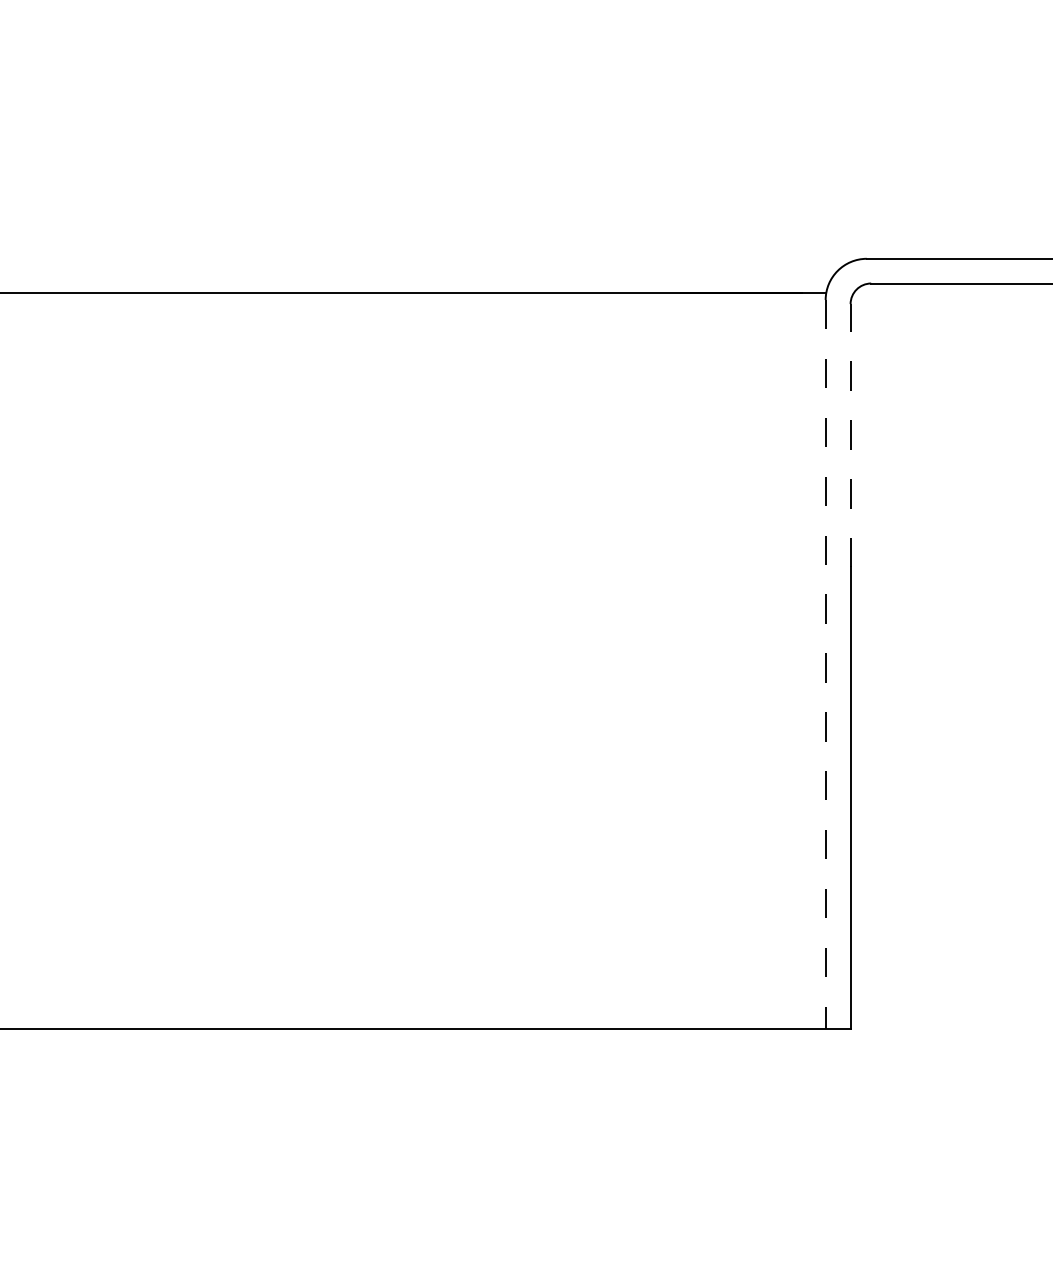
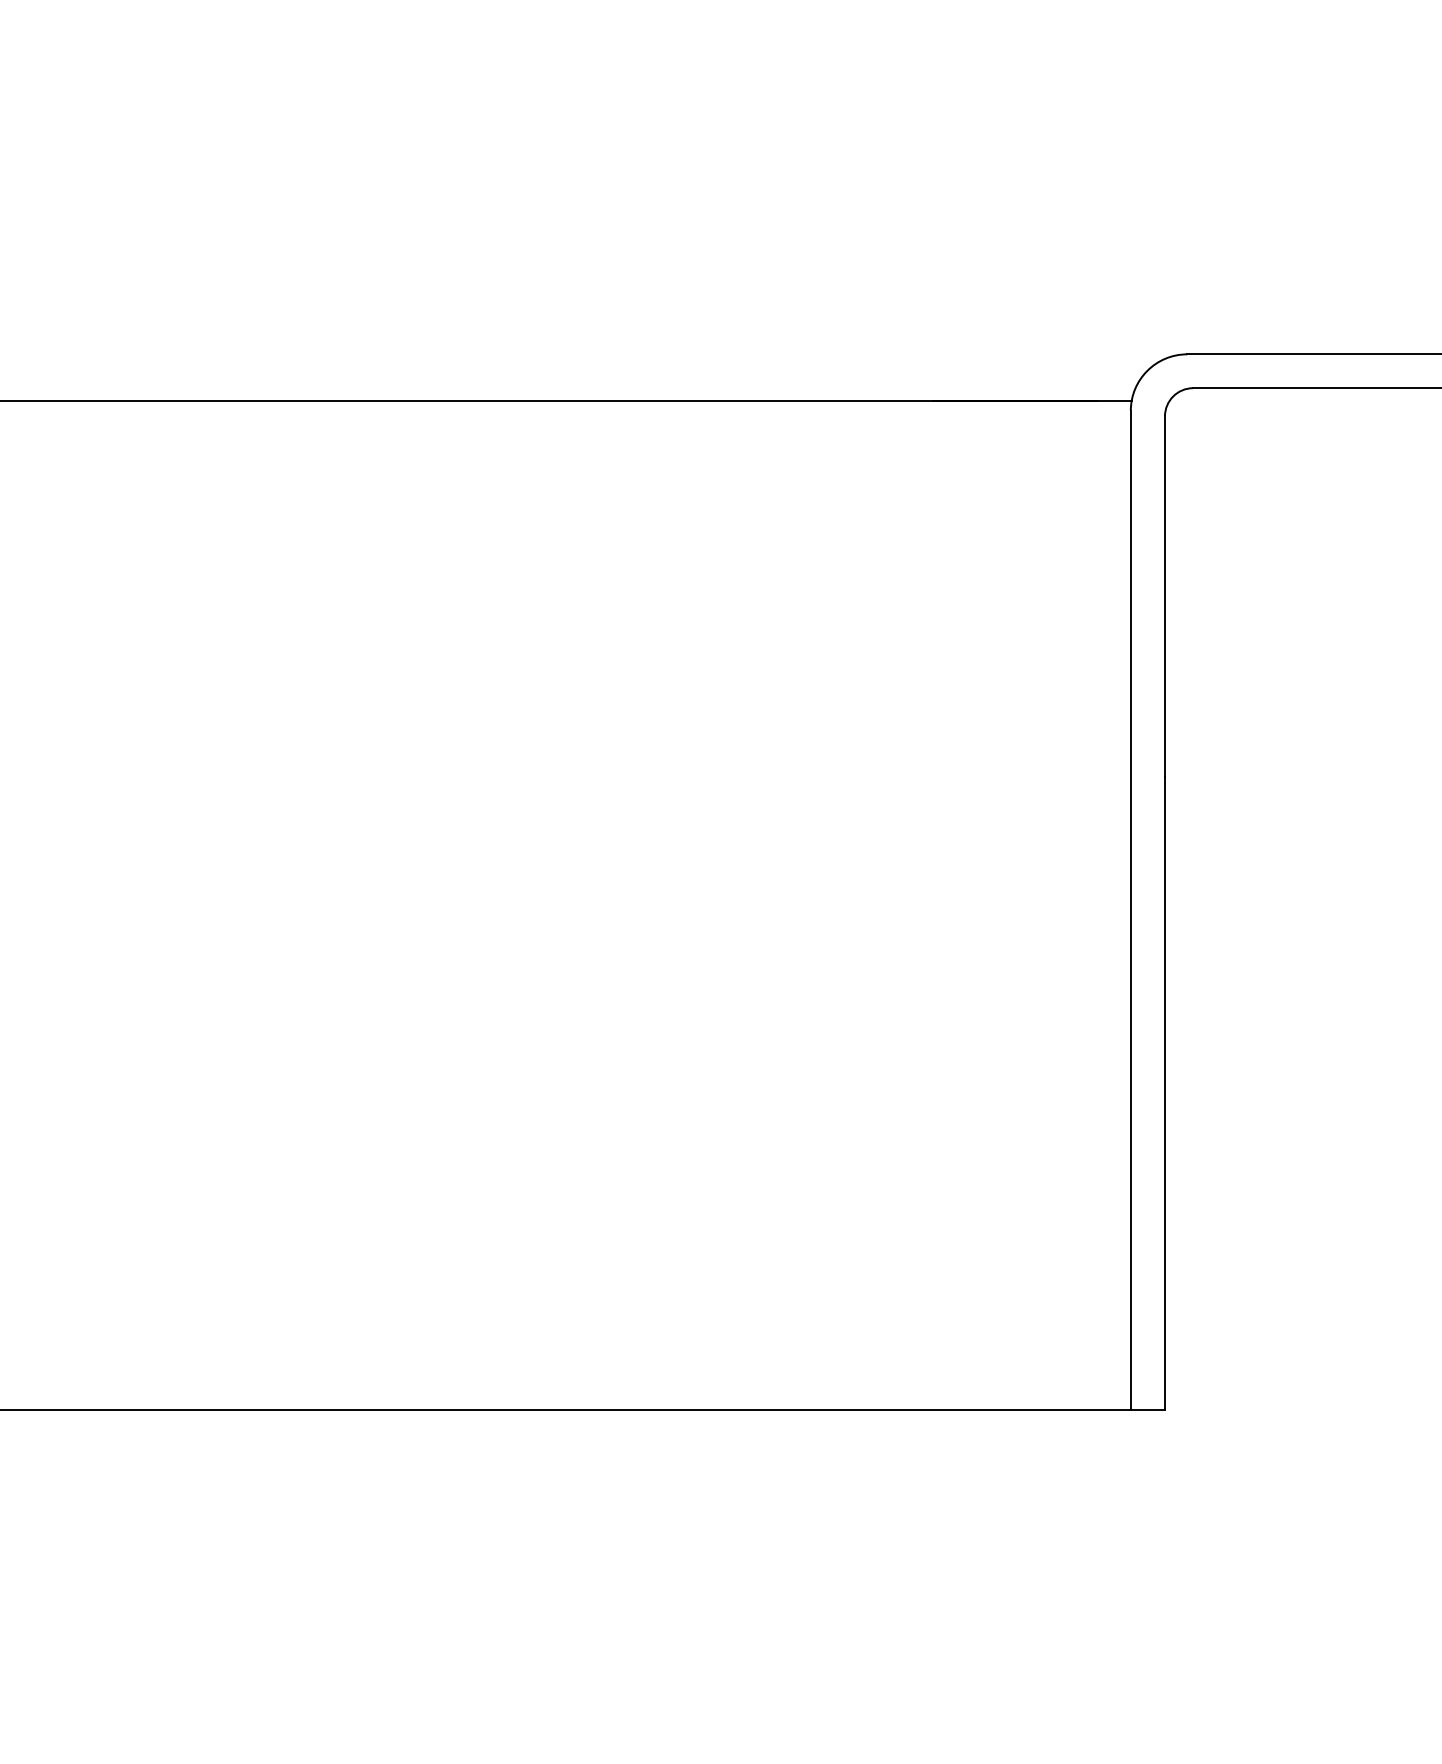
line: (850, 435) -> (1164, 596), dashed -> solid
line: (825, 664) -> (1130, 910), dashed -> solid

